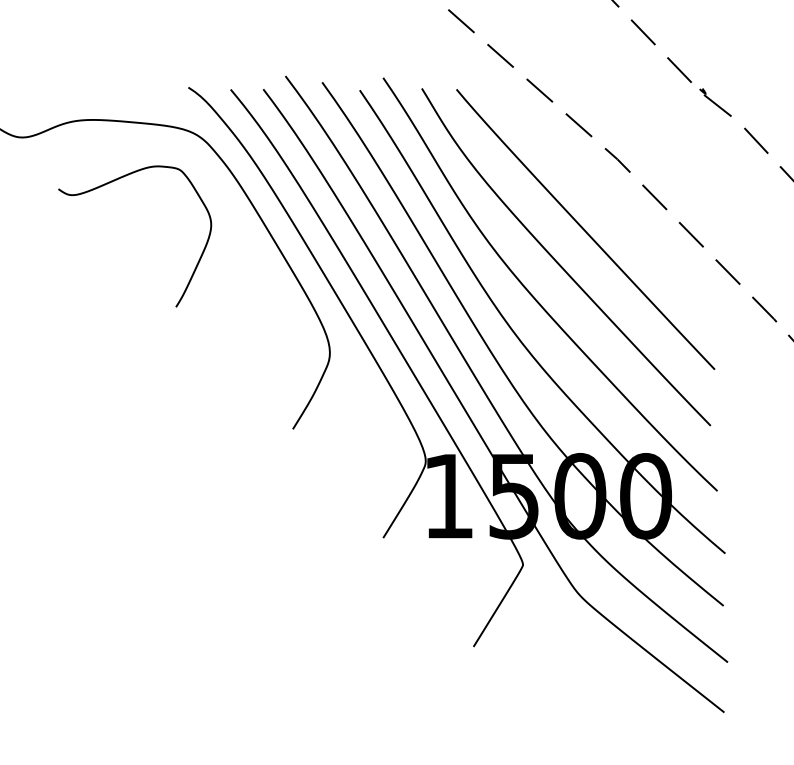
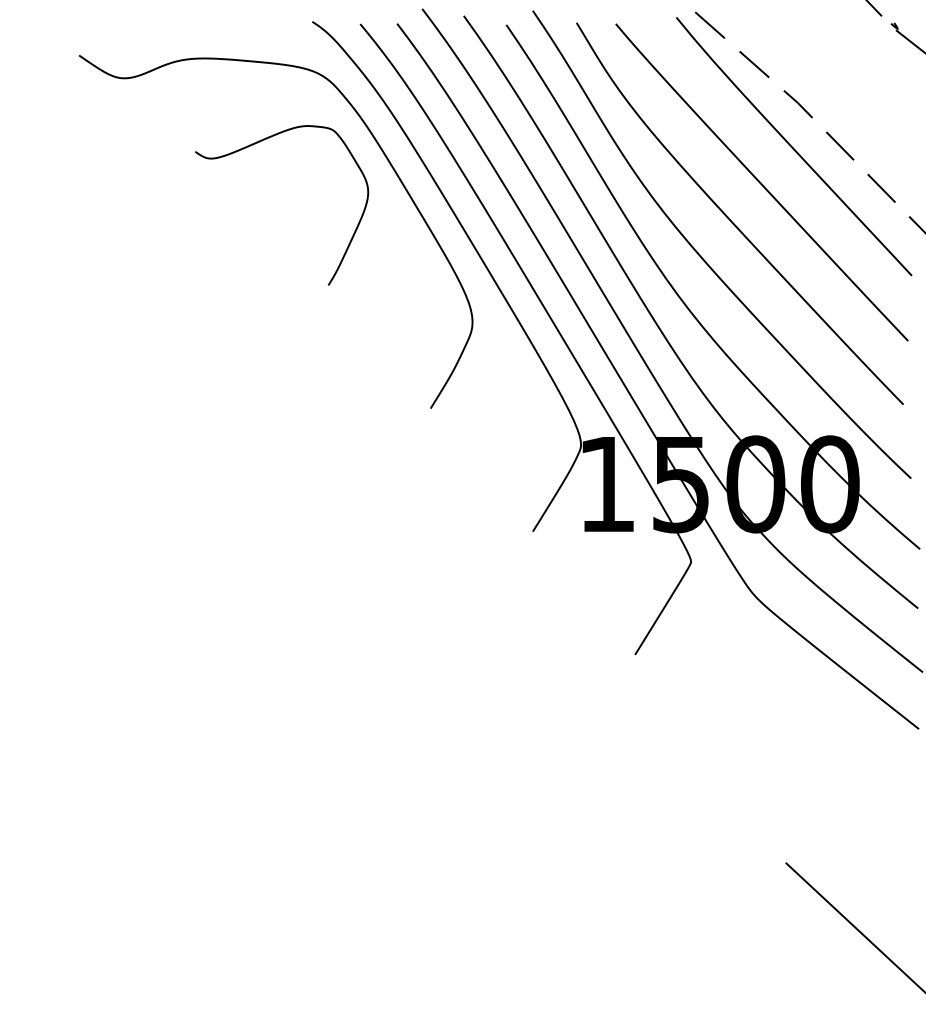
curve: (109, 183) -> (253, 145), moved
curve: (613, 198) -> (793, 147), added

